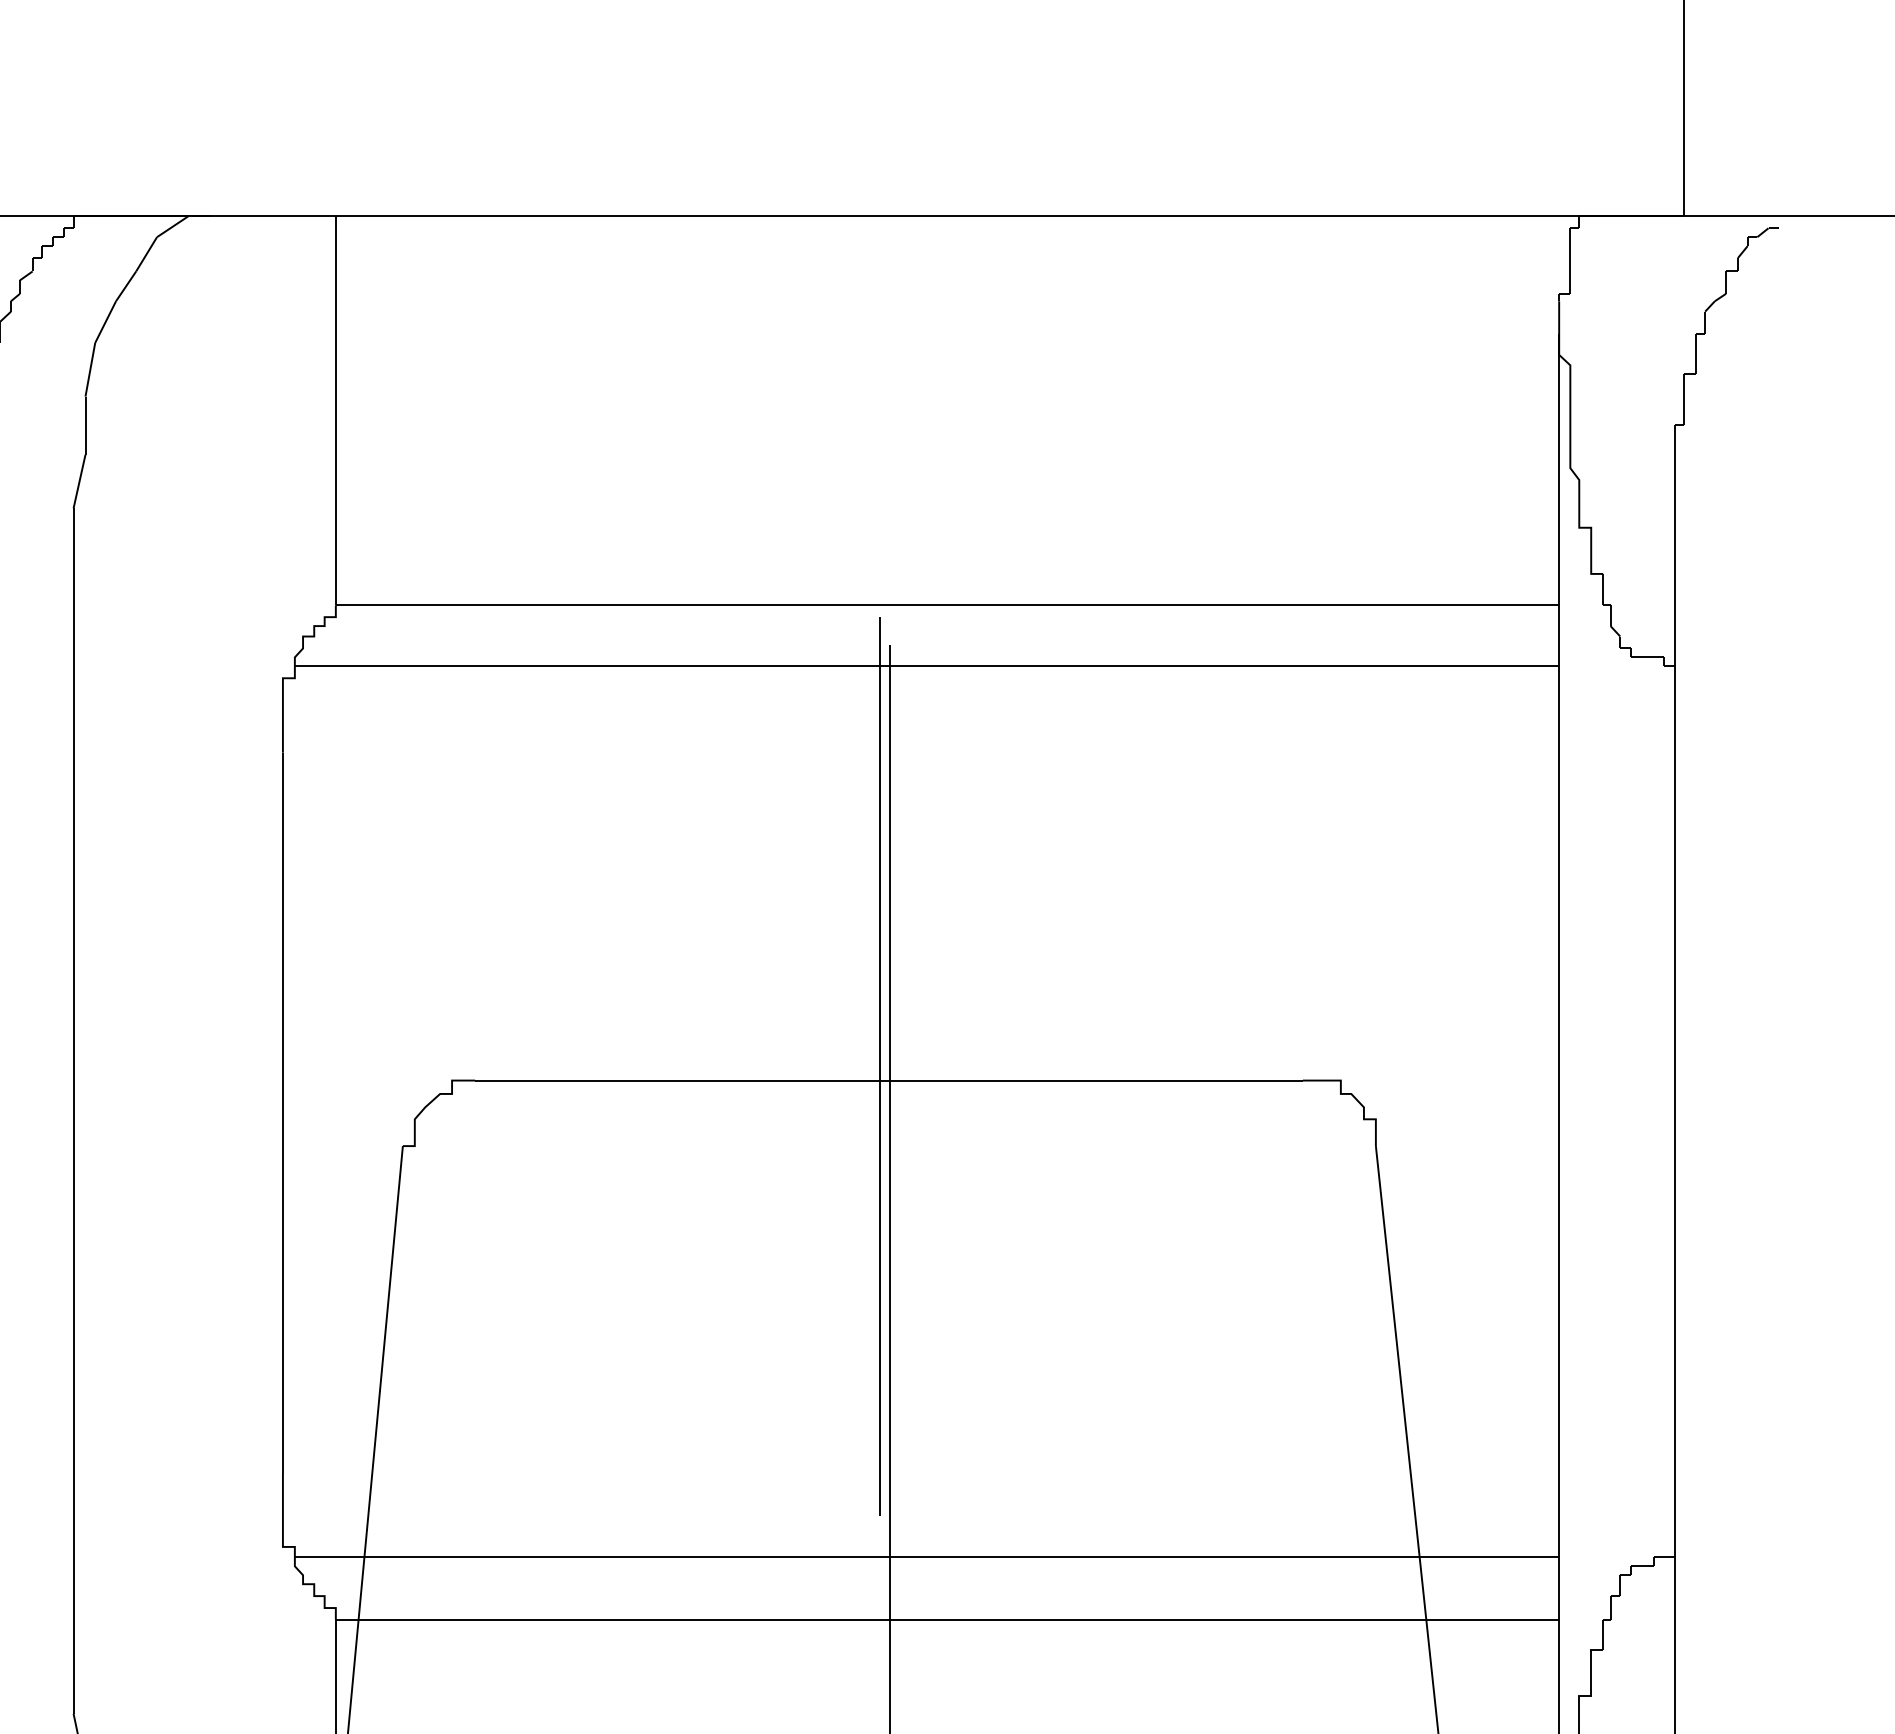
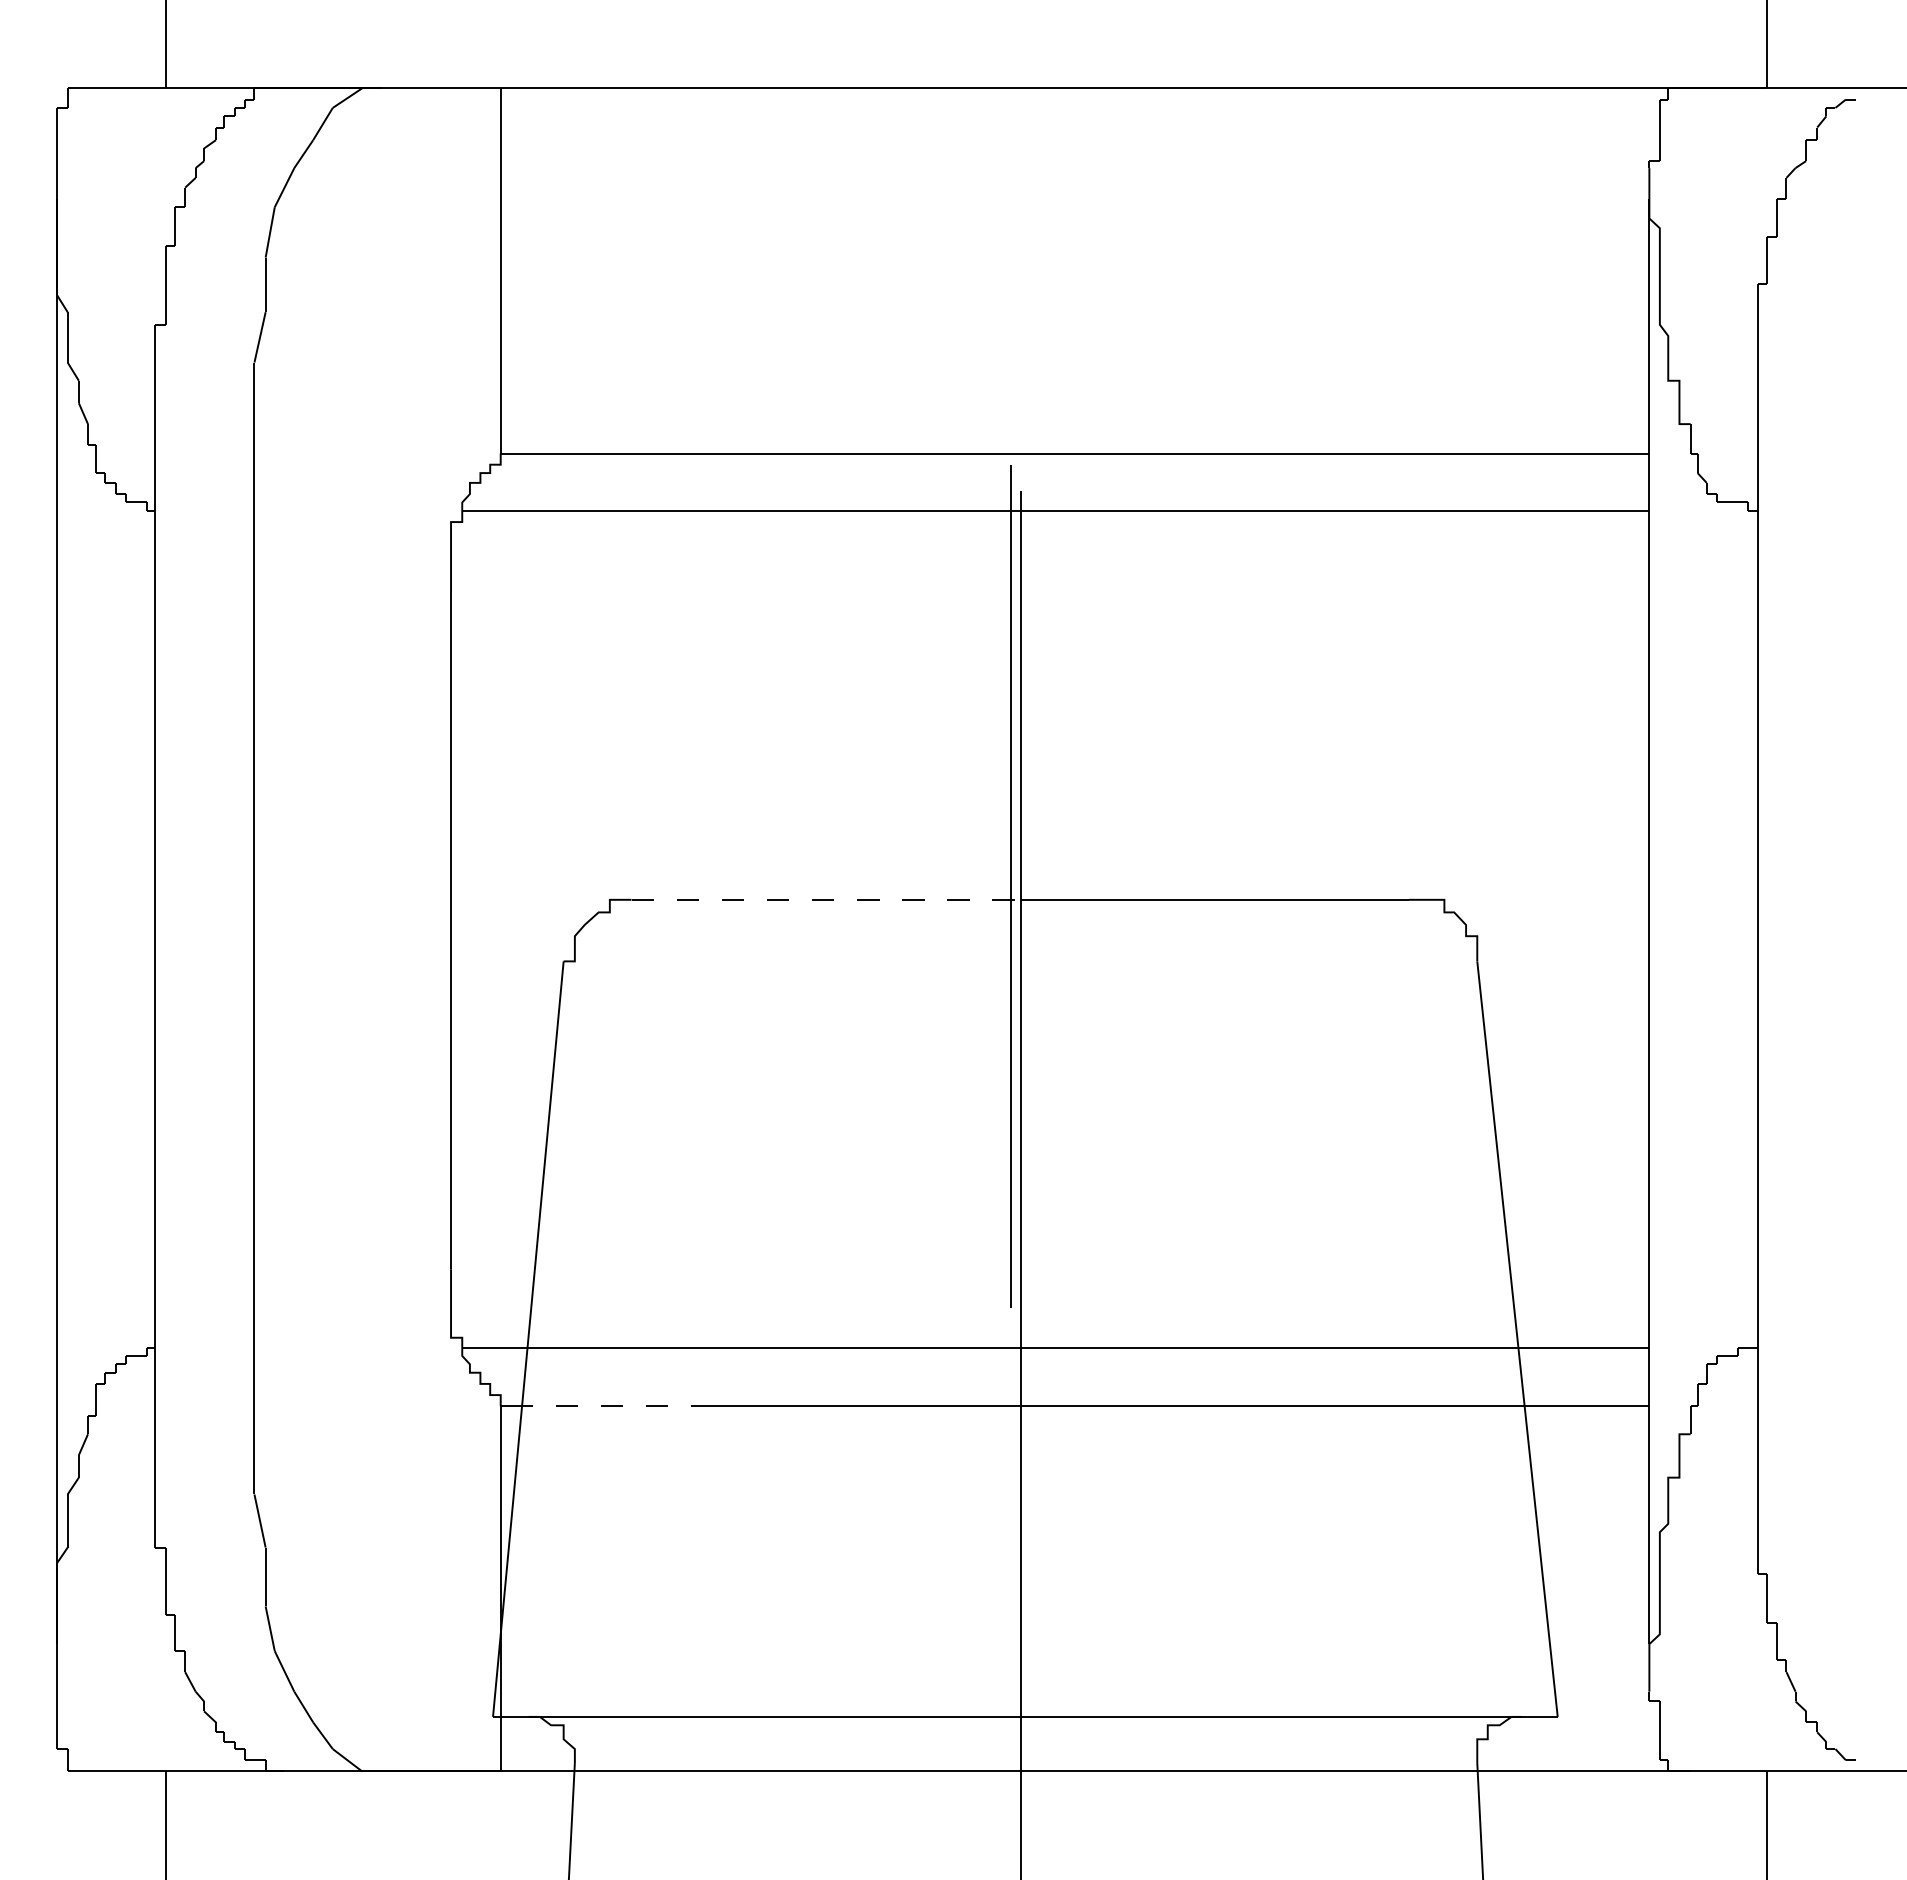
line: (682, 1080) -> (826, 899), solid -> dashed
line: (451, 1620) -> (609, 1406), solid -> dashed

